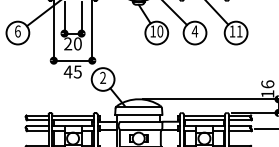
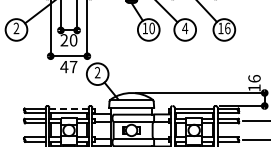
text: (17, 31) -> (16, 28), 6 -> 2
text: (239, 31) -> (227, 28), 11 -> 16
text: (77, 72) -> (73, 67), 45 -> 47
line: (73, 115) -> (69, 108), solid -> dashed

